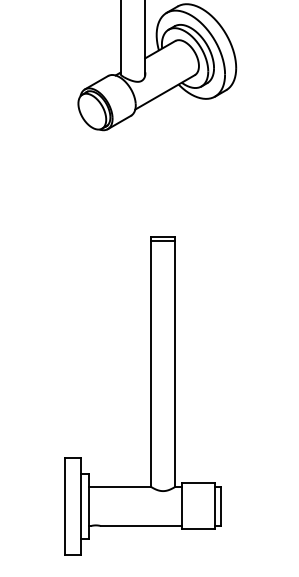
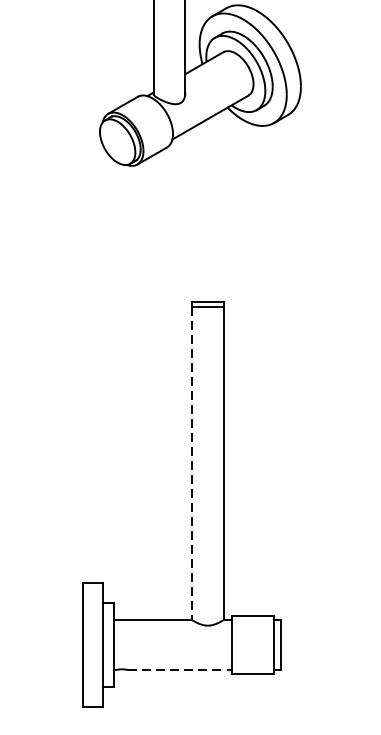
line: (150, 364) -> (191, 464), solid -> dashed
line: (141, 526) -> (180, 670), solid -> dashed

